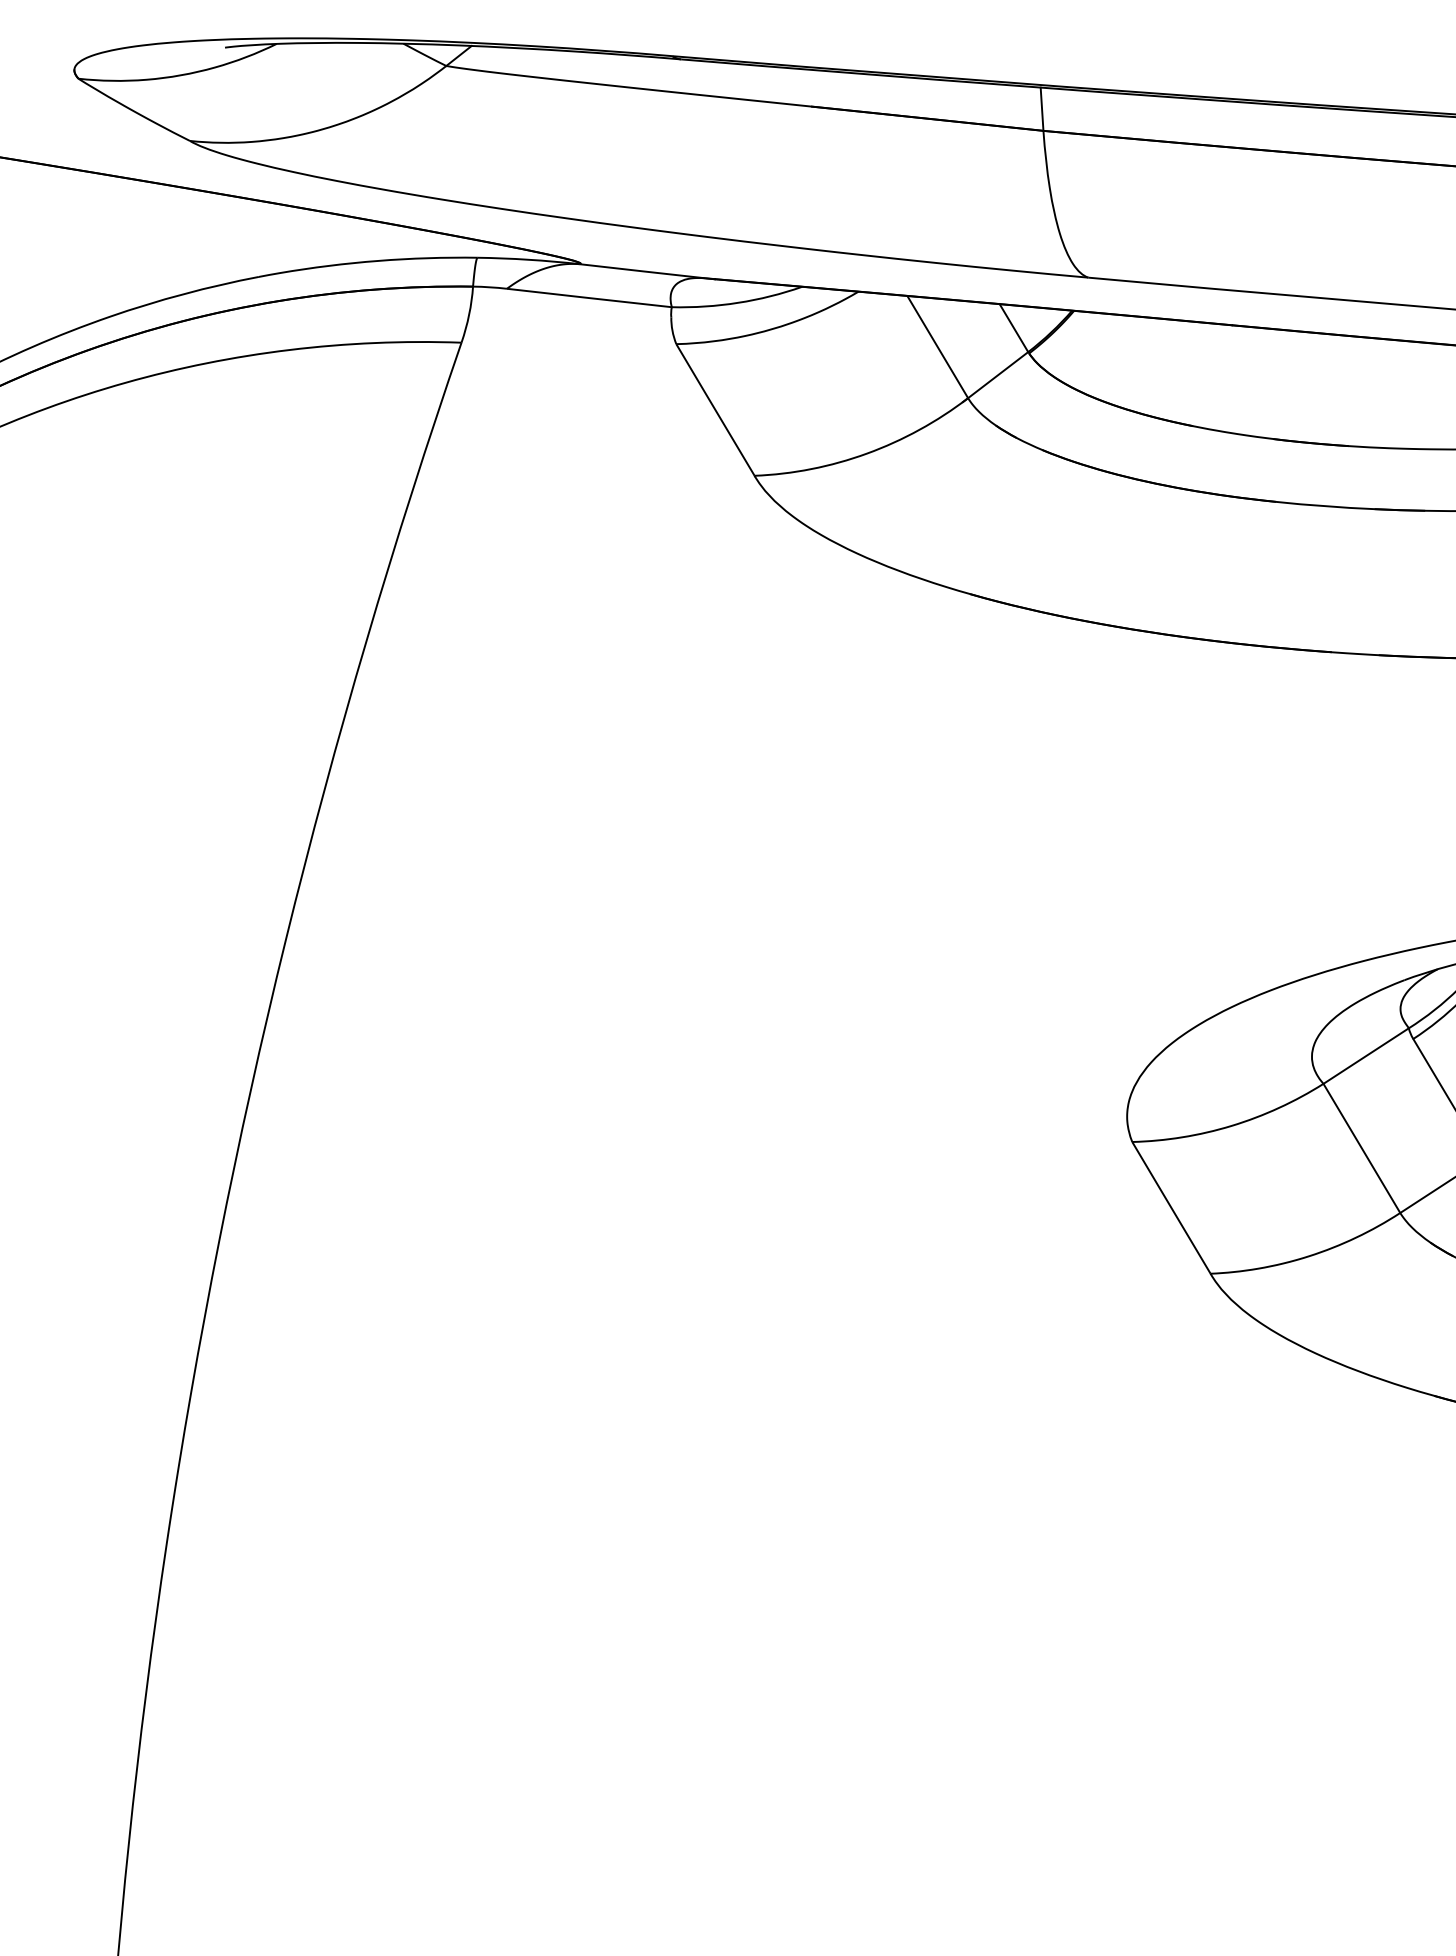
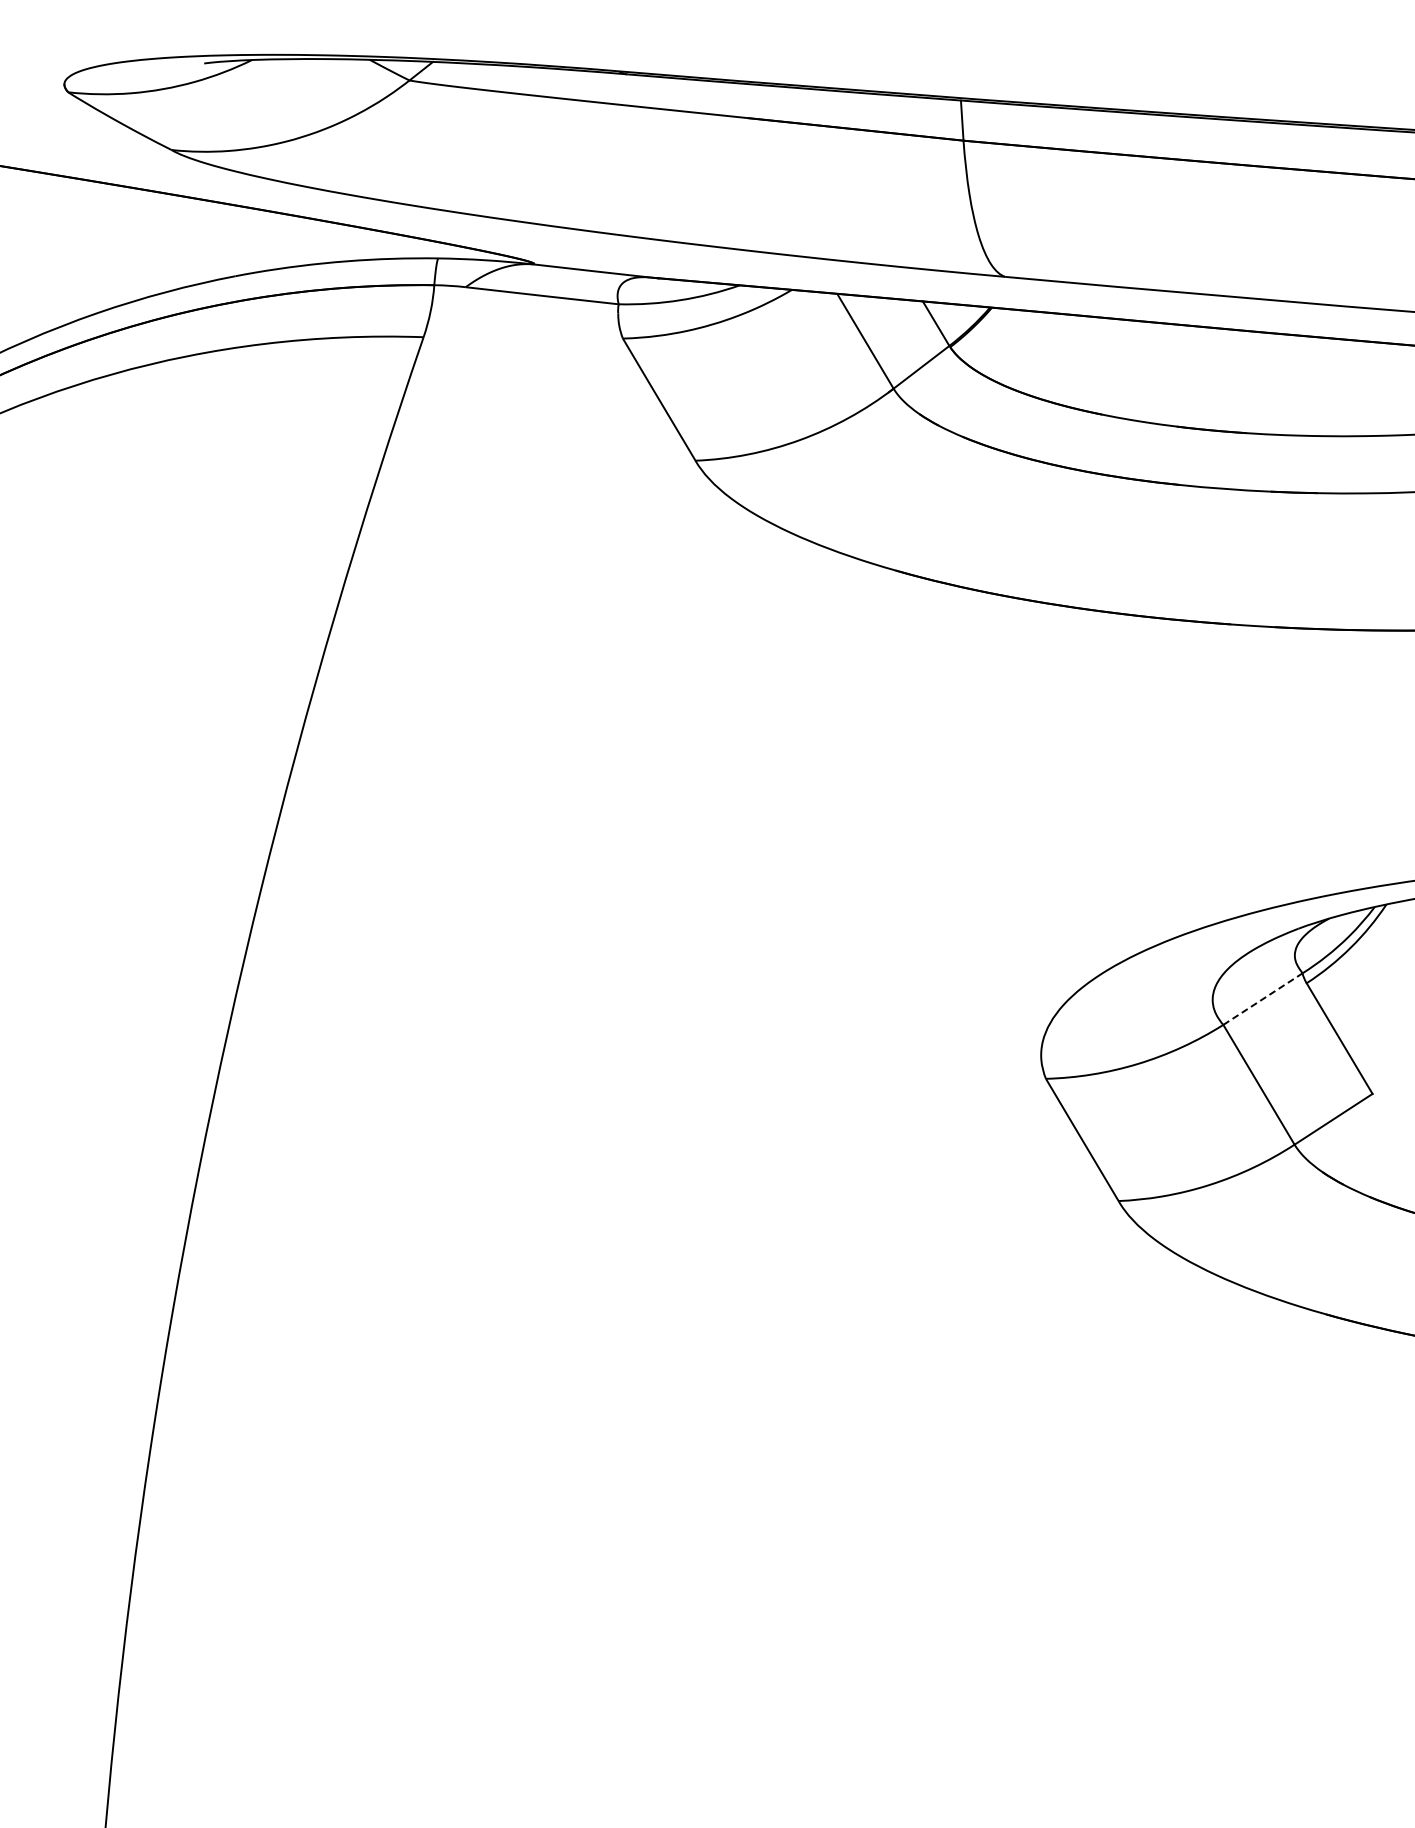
line: (1366, 1055) -> (1263, 998), solid -> dashed

